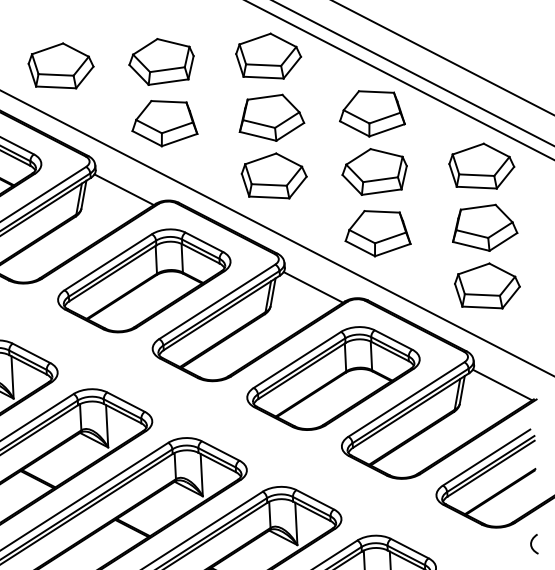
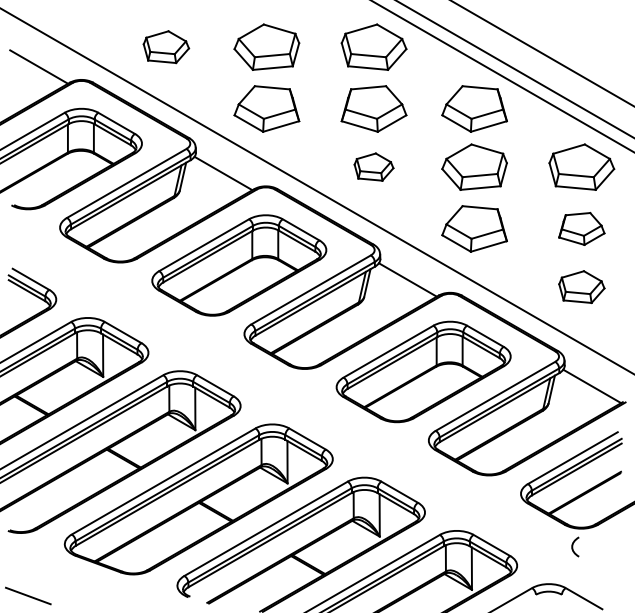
part: (61, 65) -> (166, 46), size x0.7
part: (273, 175) -> (373, 166), size x0.6
part: (484, 227) -> (581, 228), size x0.7
part: (487, 285) -> (581, 286), size x0.7
curve: (532, 543) -> (573, 546), moved

